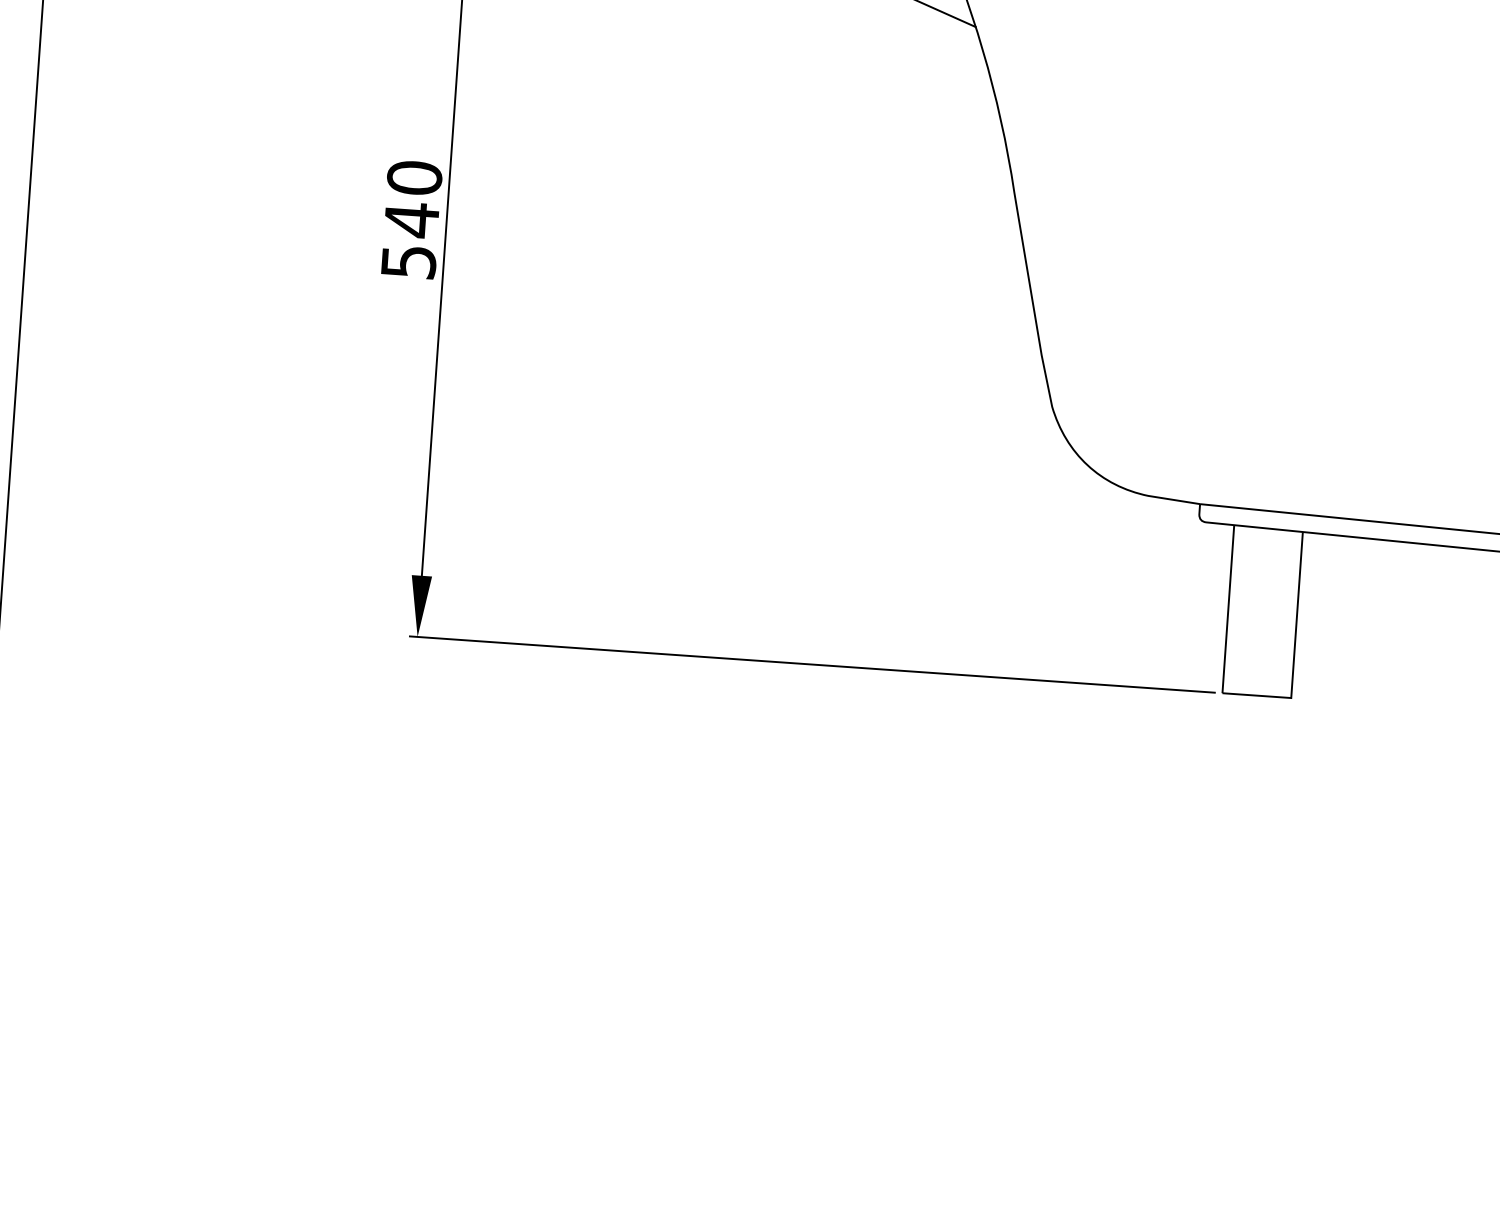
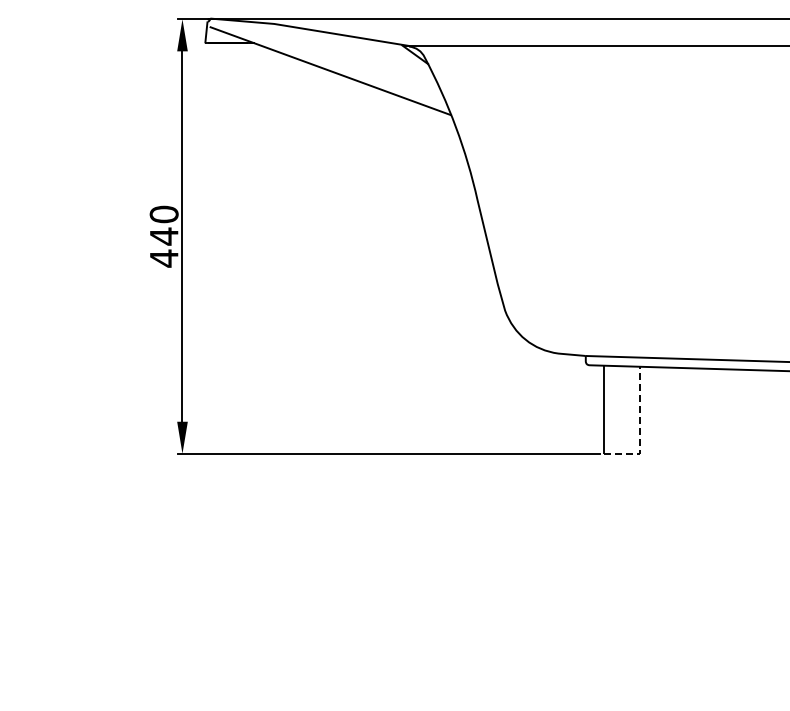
text: (409, 261) -> (164, 258), 540 -> 440
line: (1294, 649) -> (640, 428), solid -> dashed

